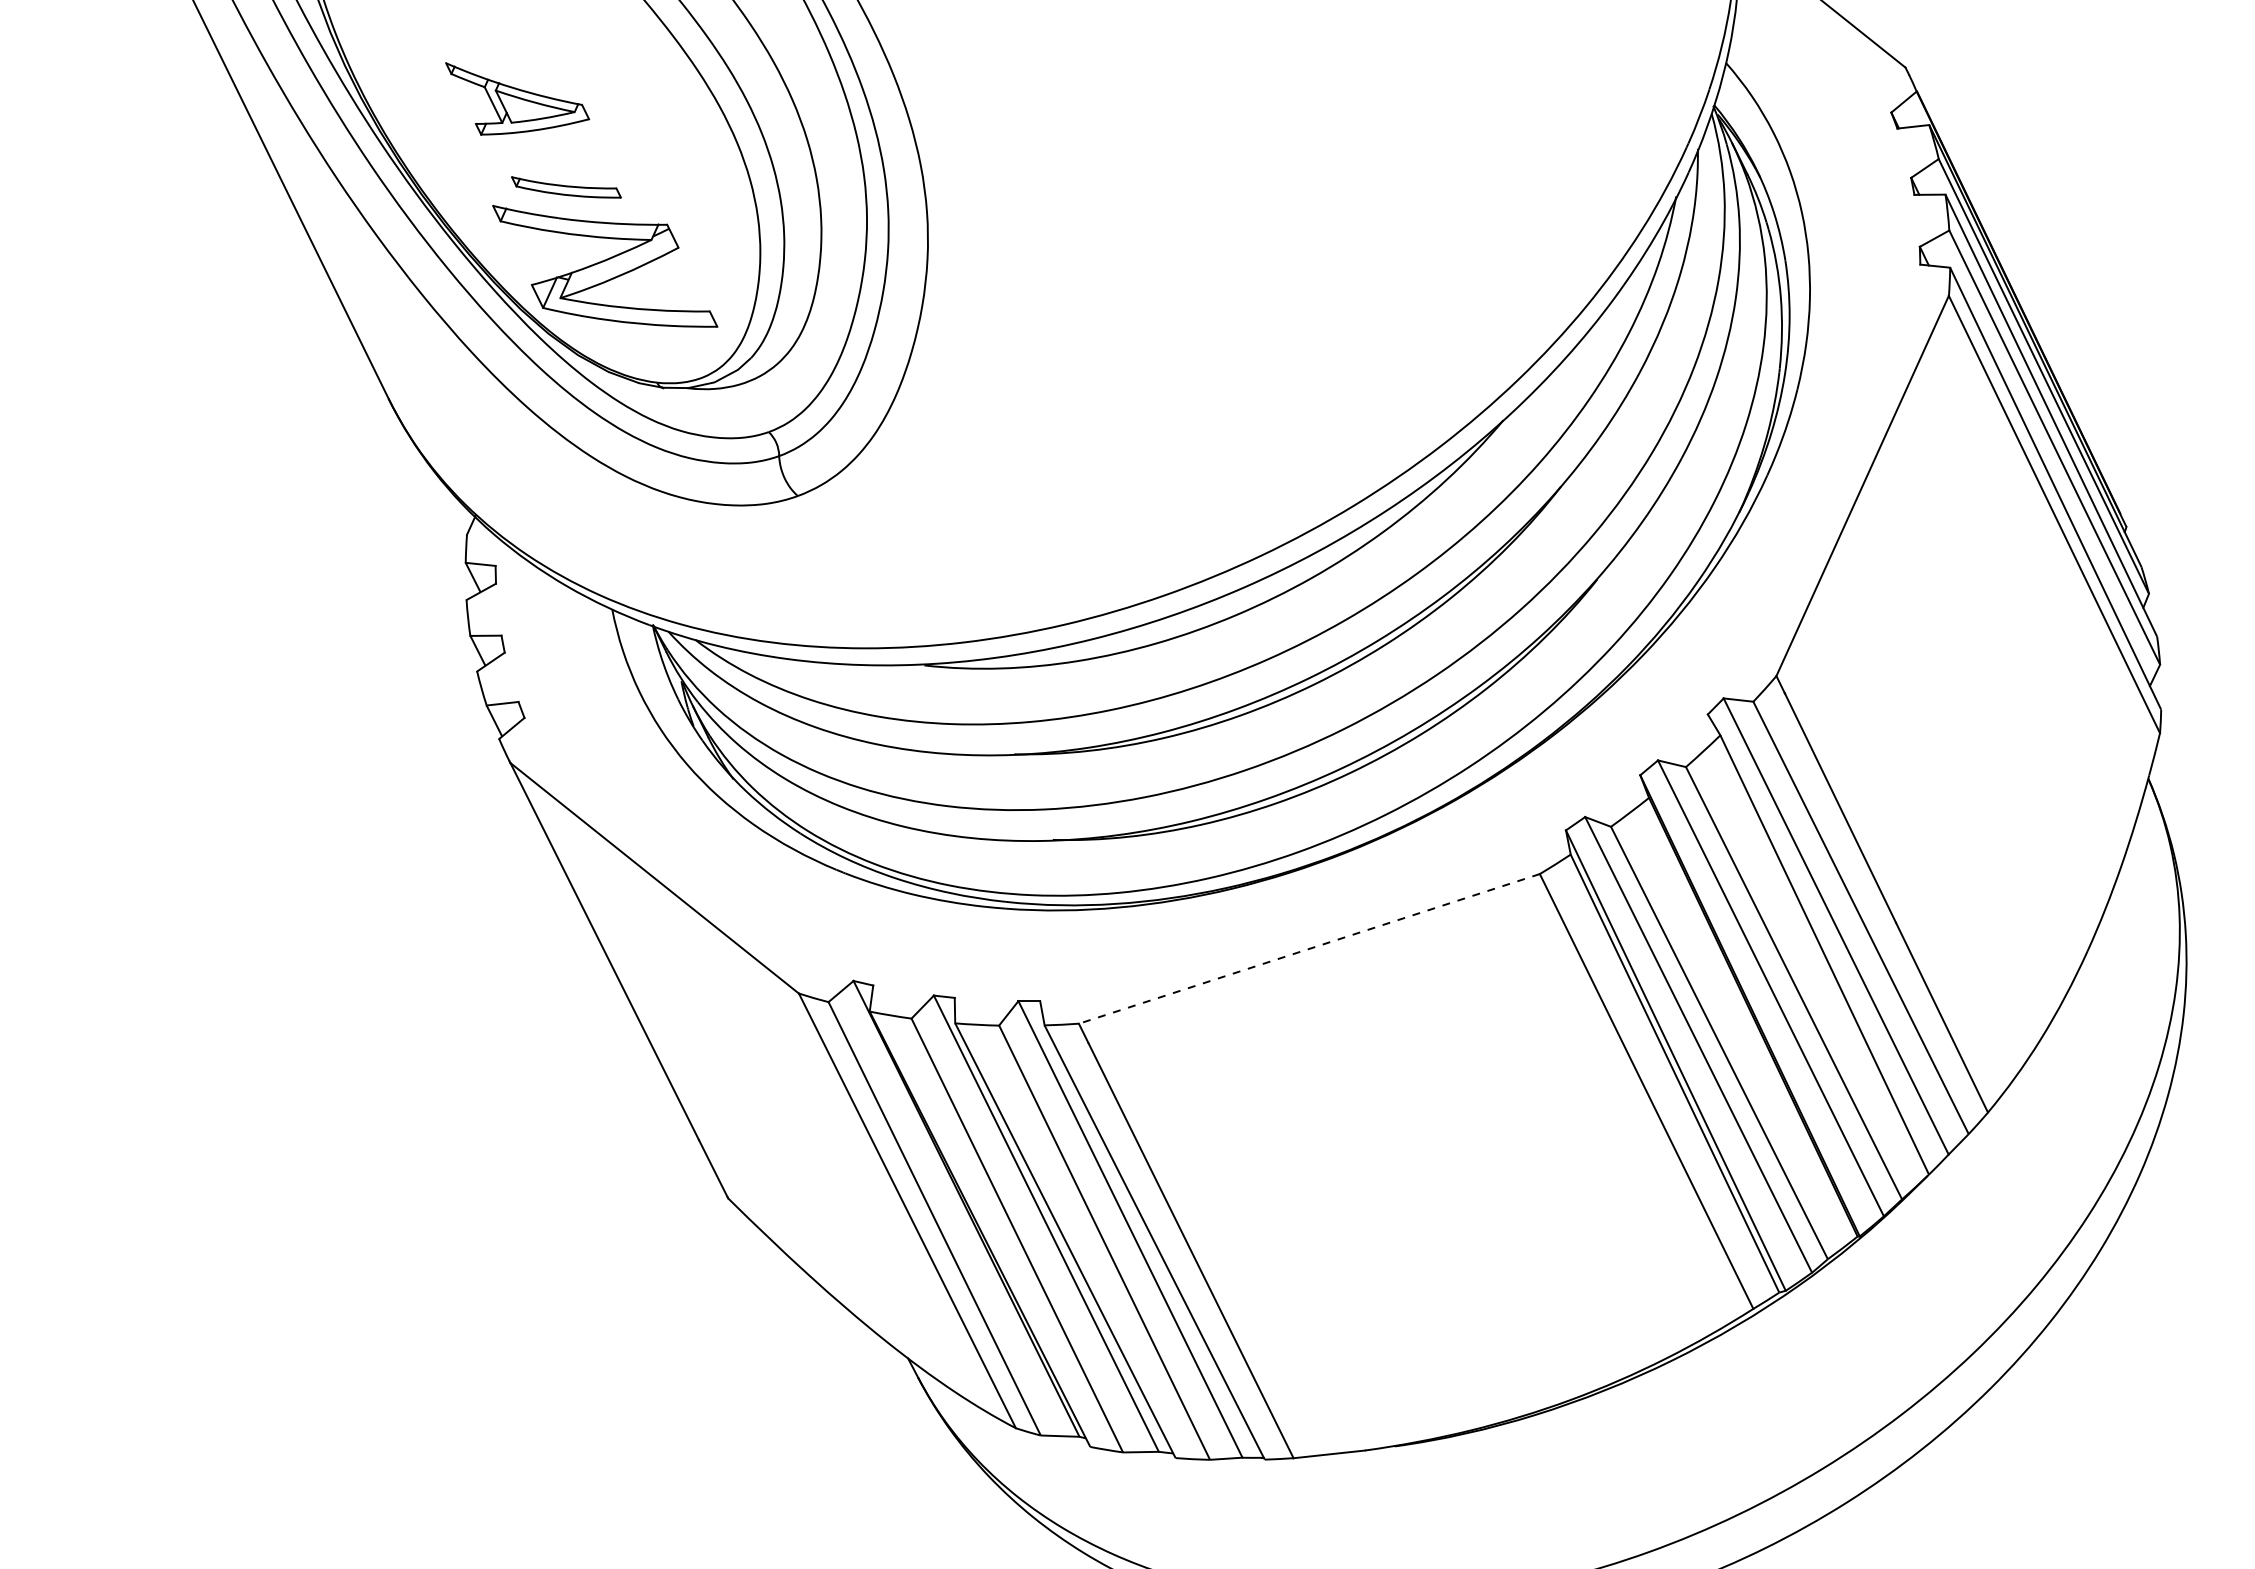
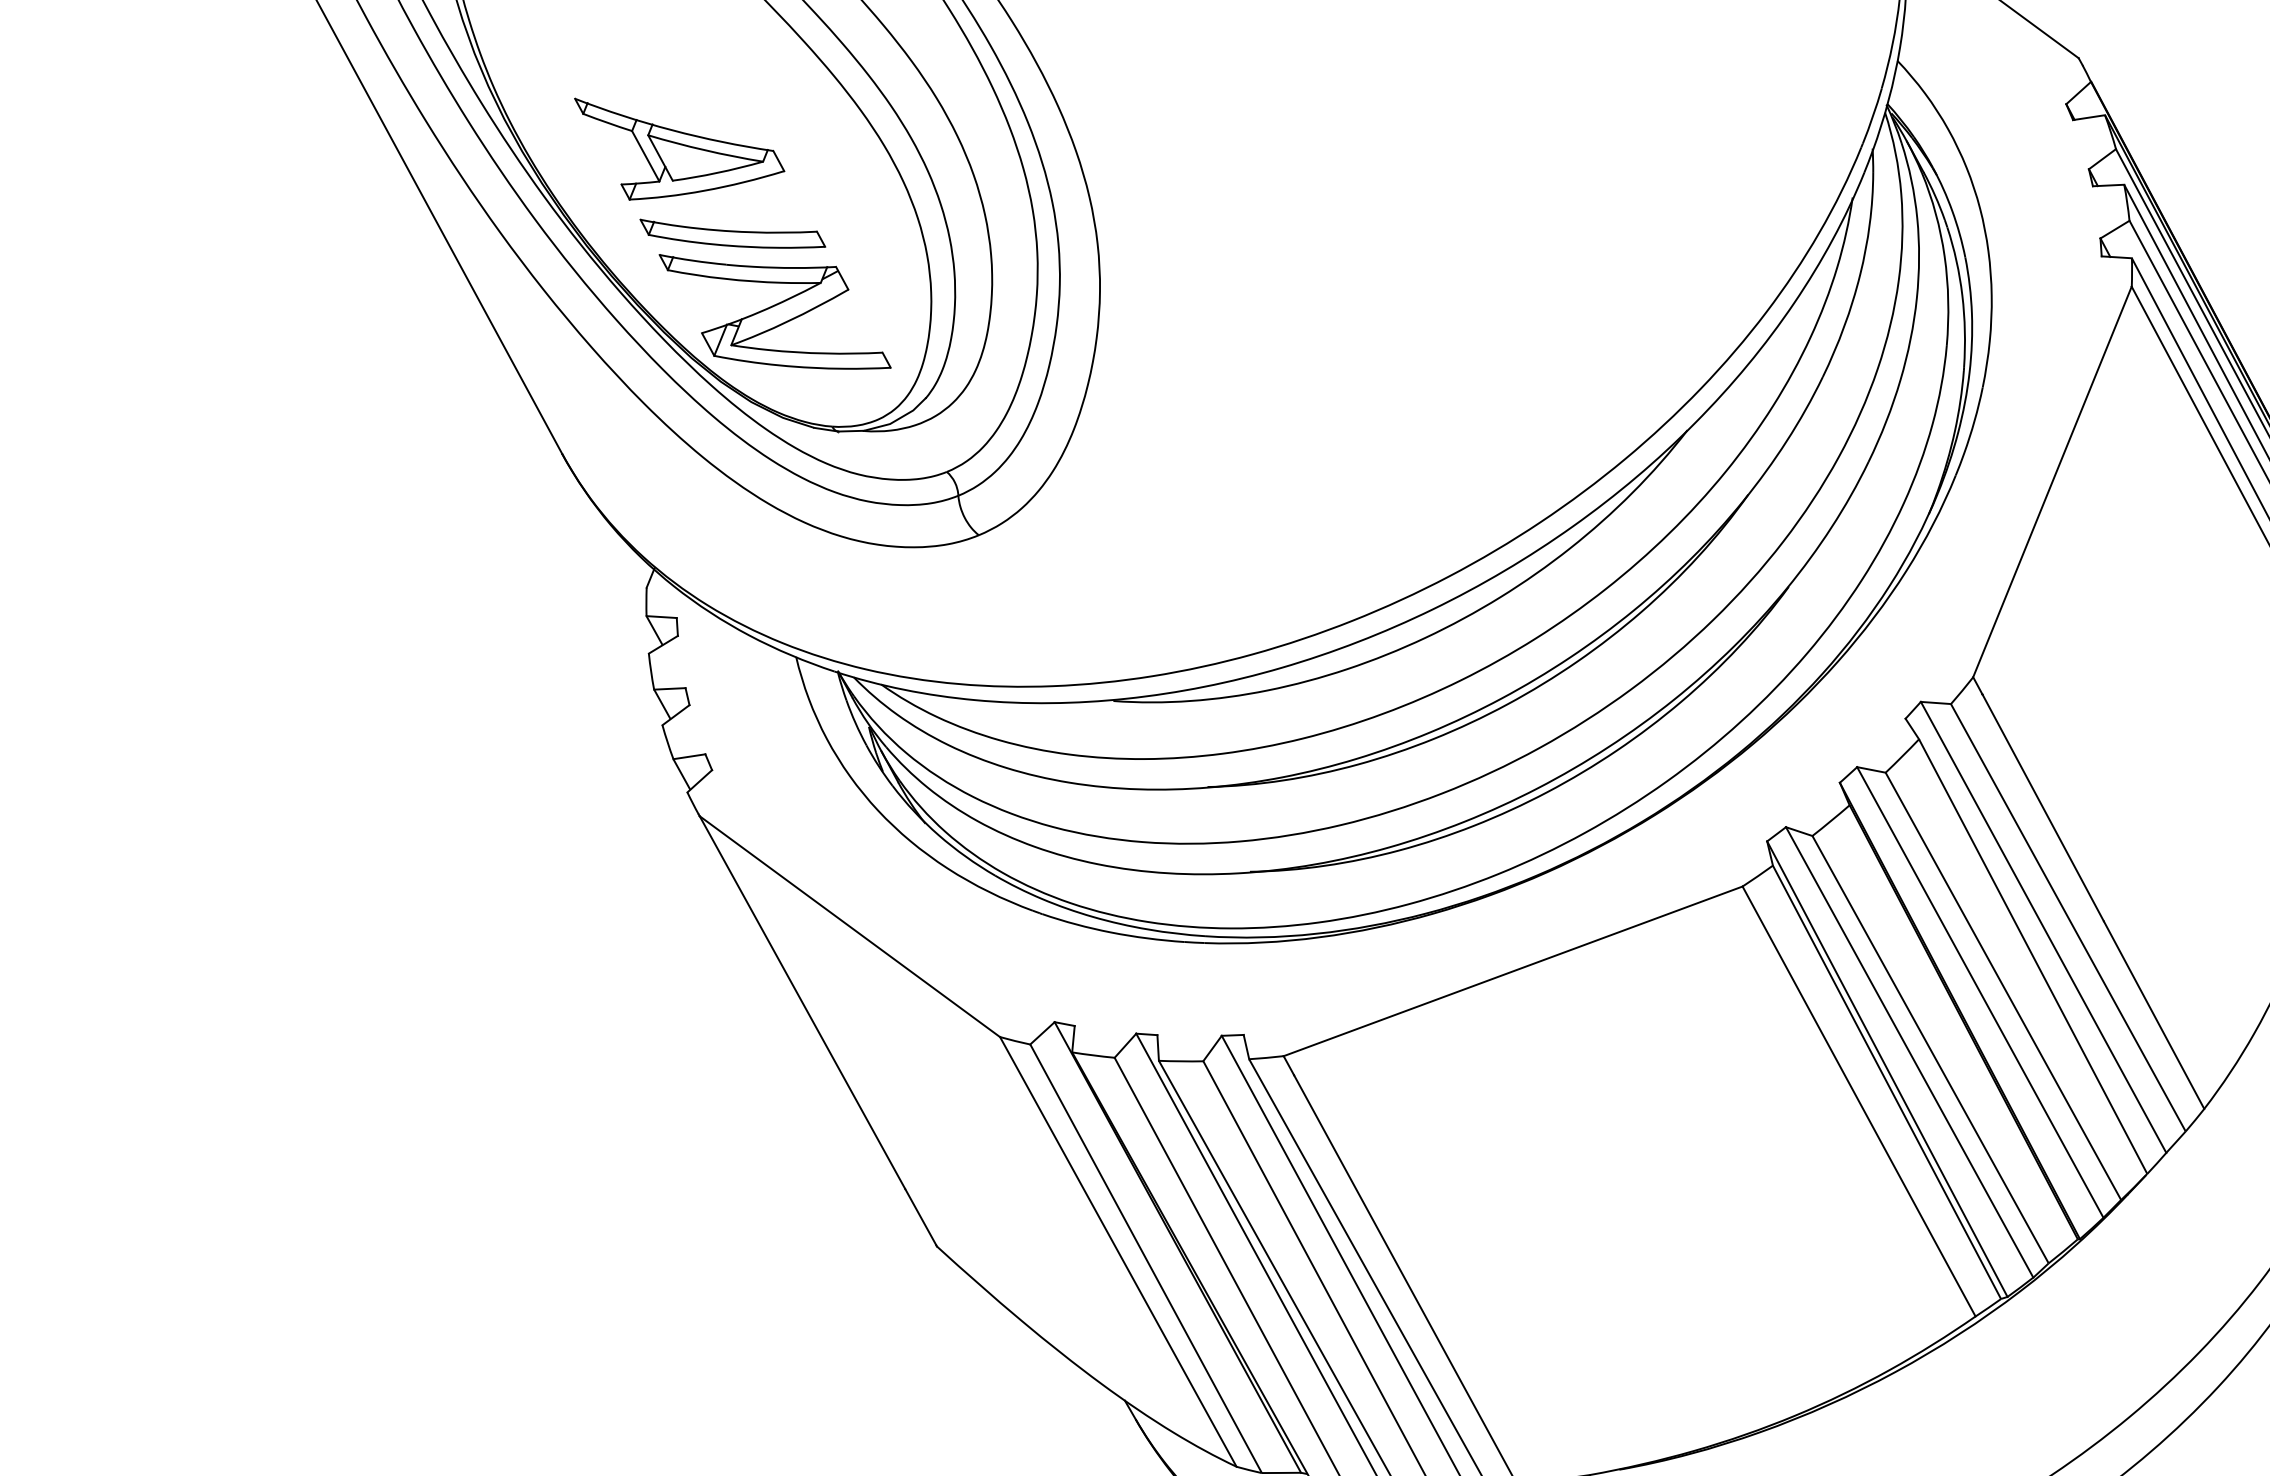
part: (517, 98) -> (679, 145), size x1.43
part: (566, 187) -> (732, 233), size x1.67
line: (1308, 949) -> (1512, 971), dashed -> solid

